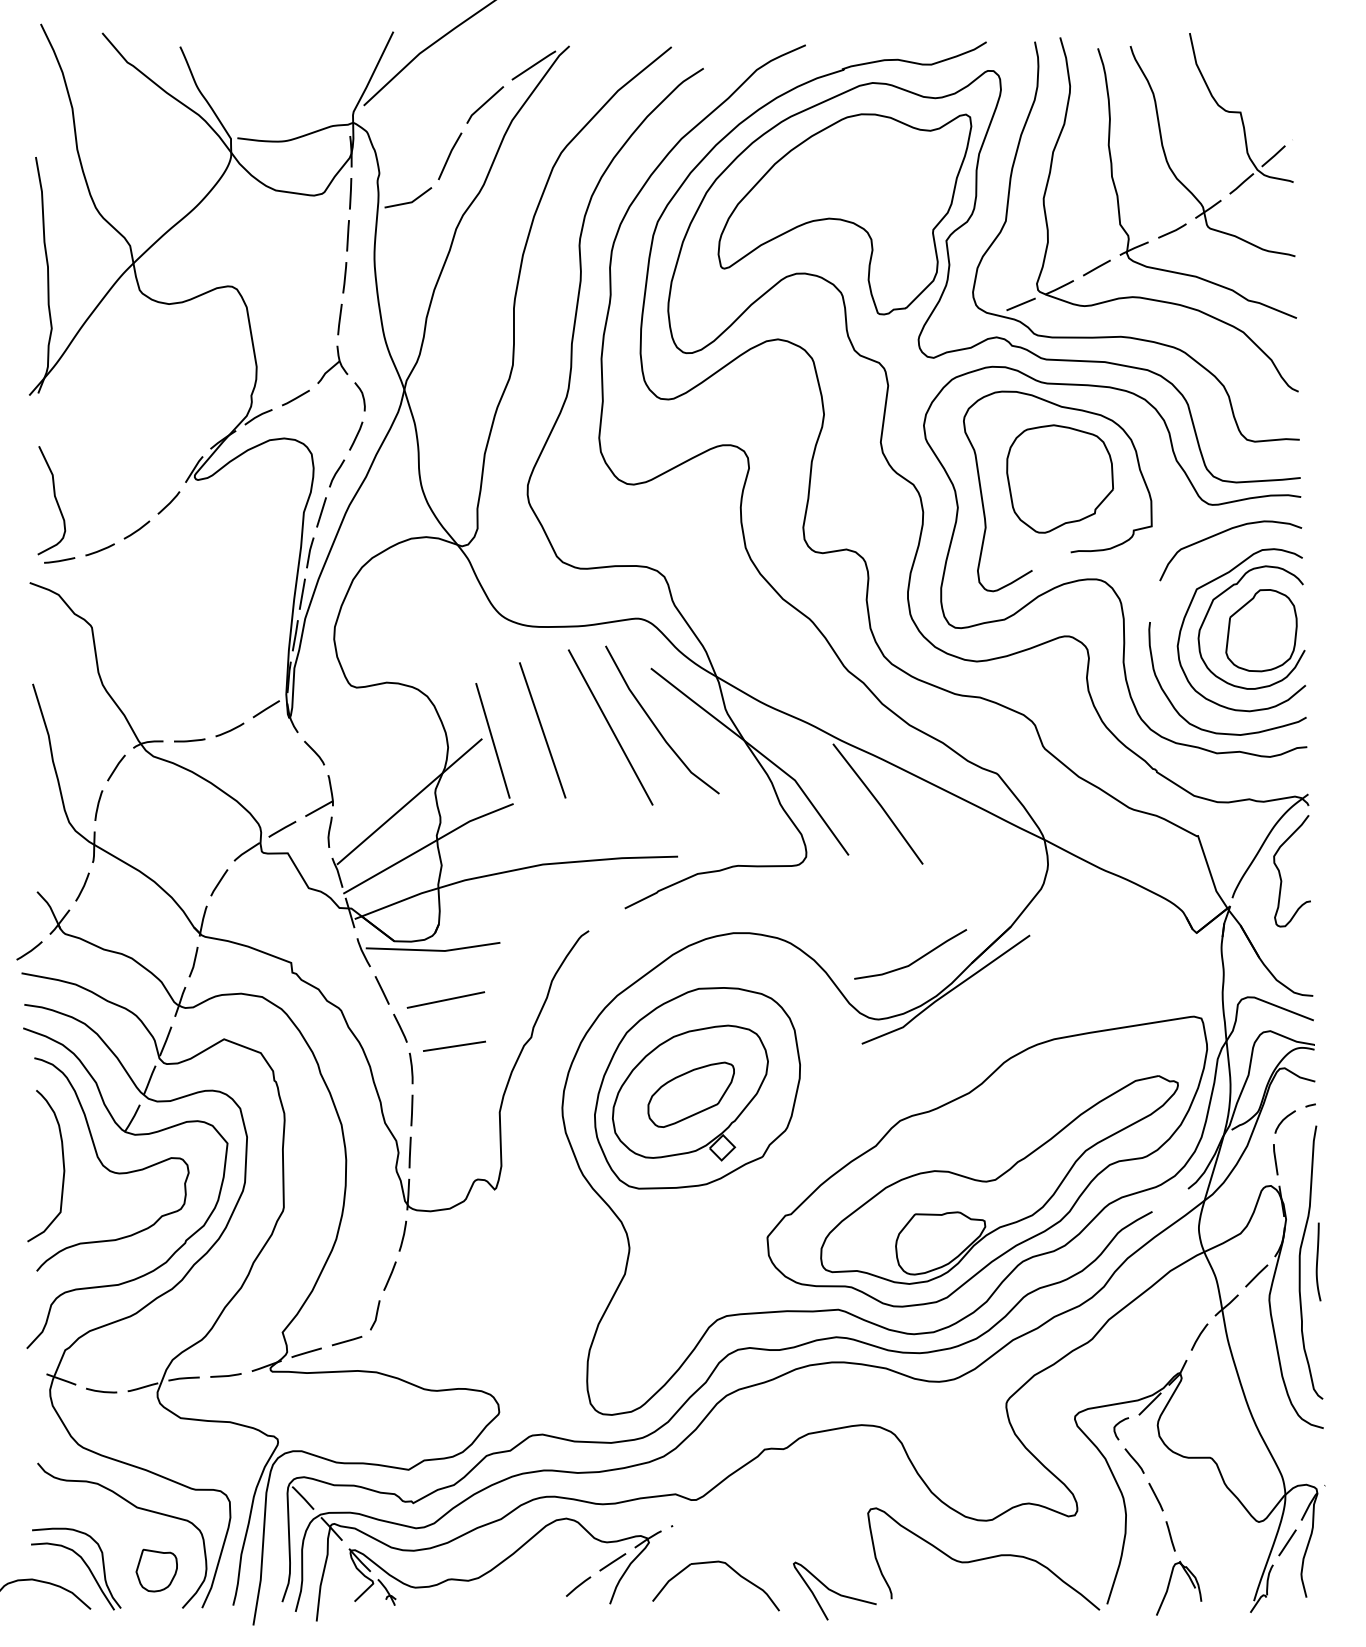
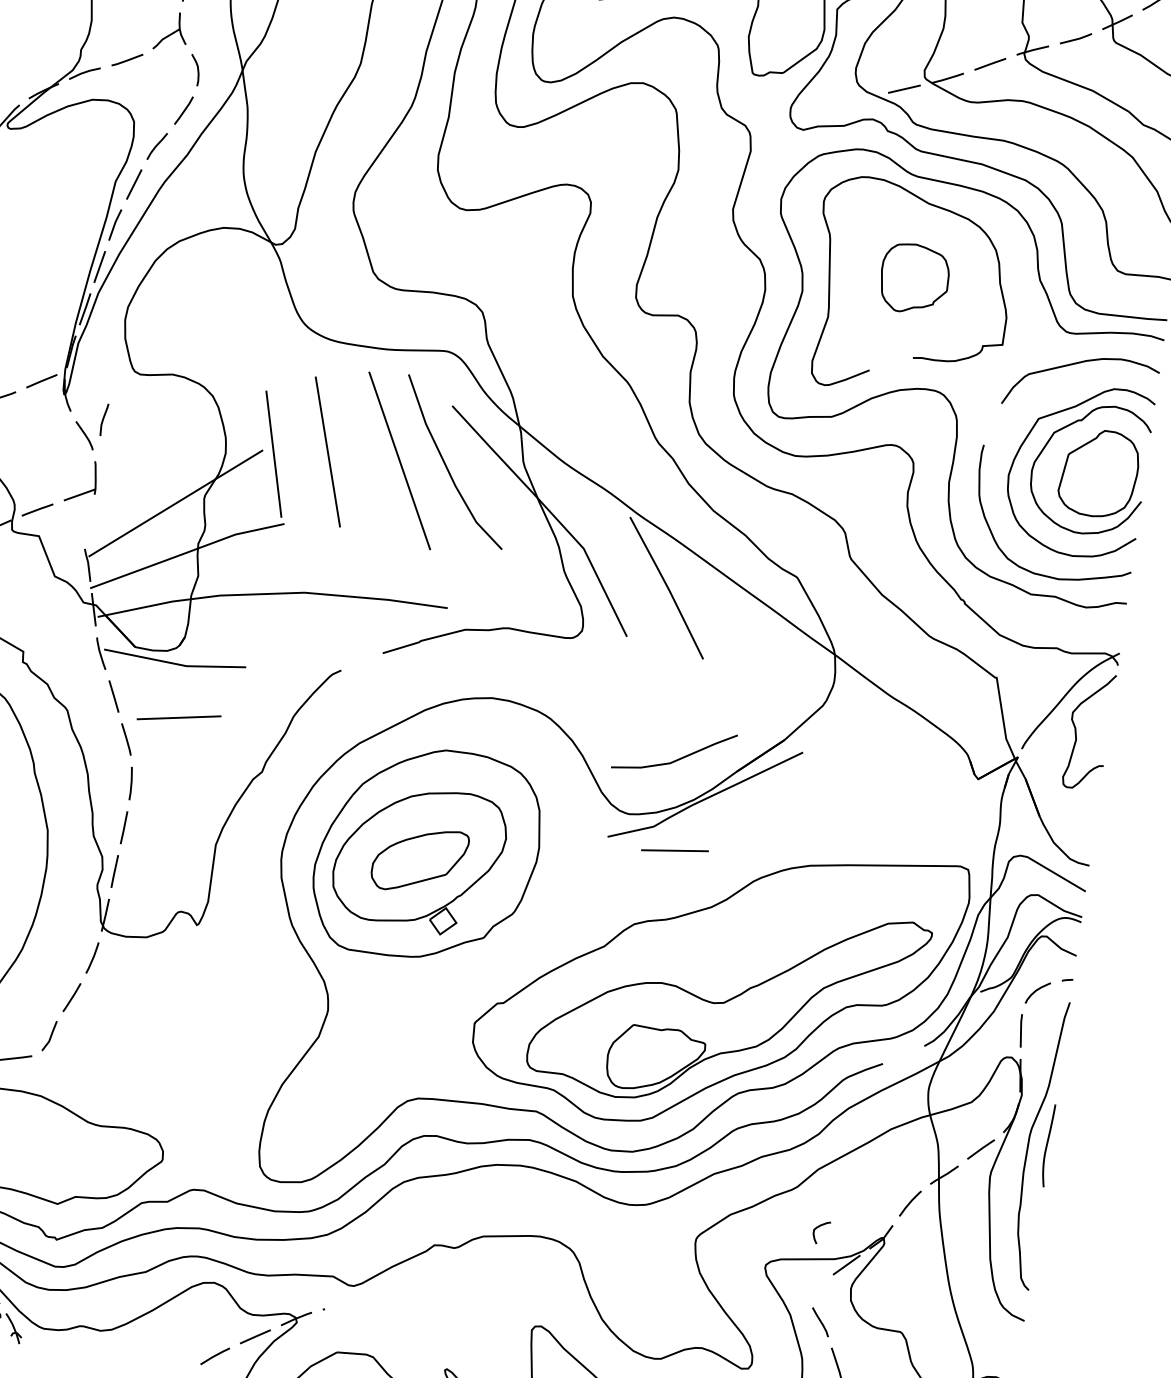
part: (1059, 478) -> (914, 278), size x0.6
curve: (329, 831) -> (103, 418), moved
line: (454, 1045) -> (675, 849), moved
curve: (1118, 1424) -> (818, 1227), moved

